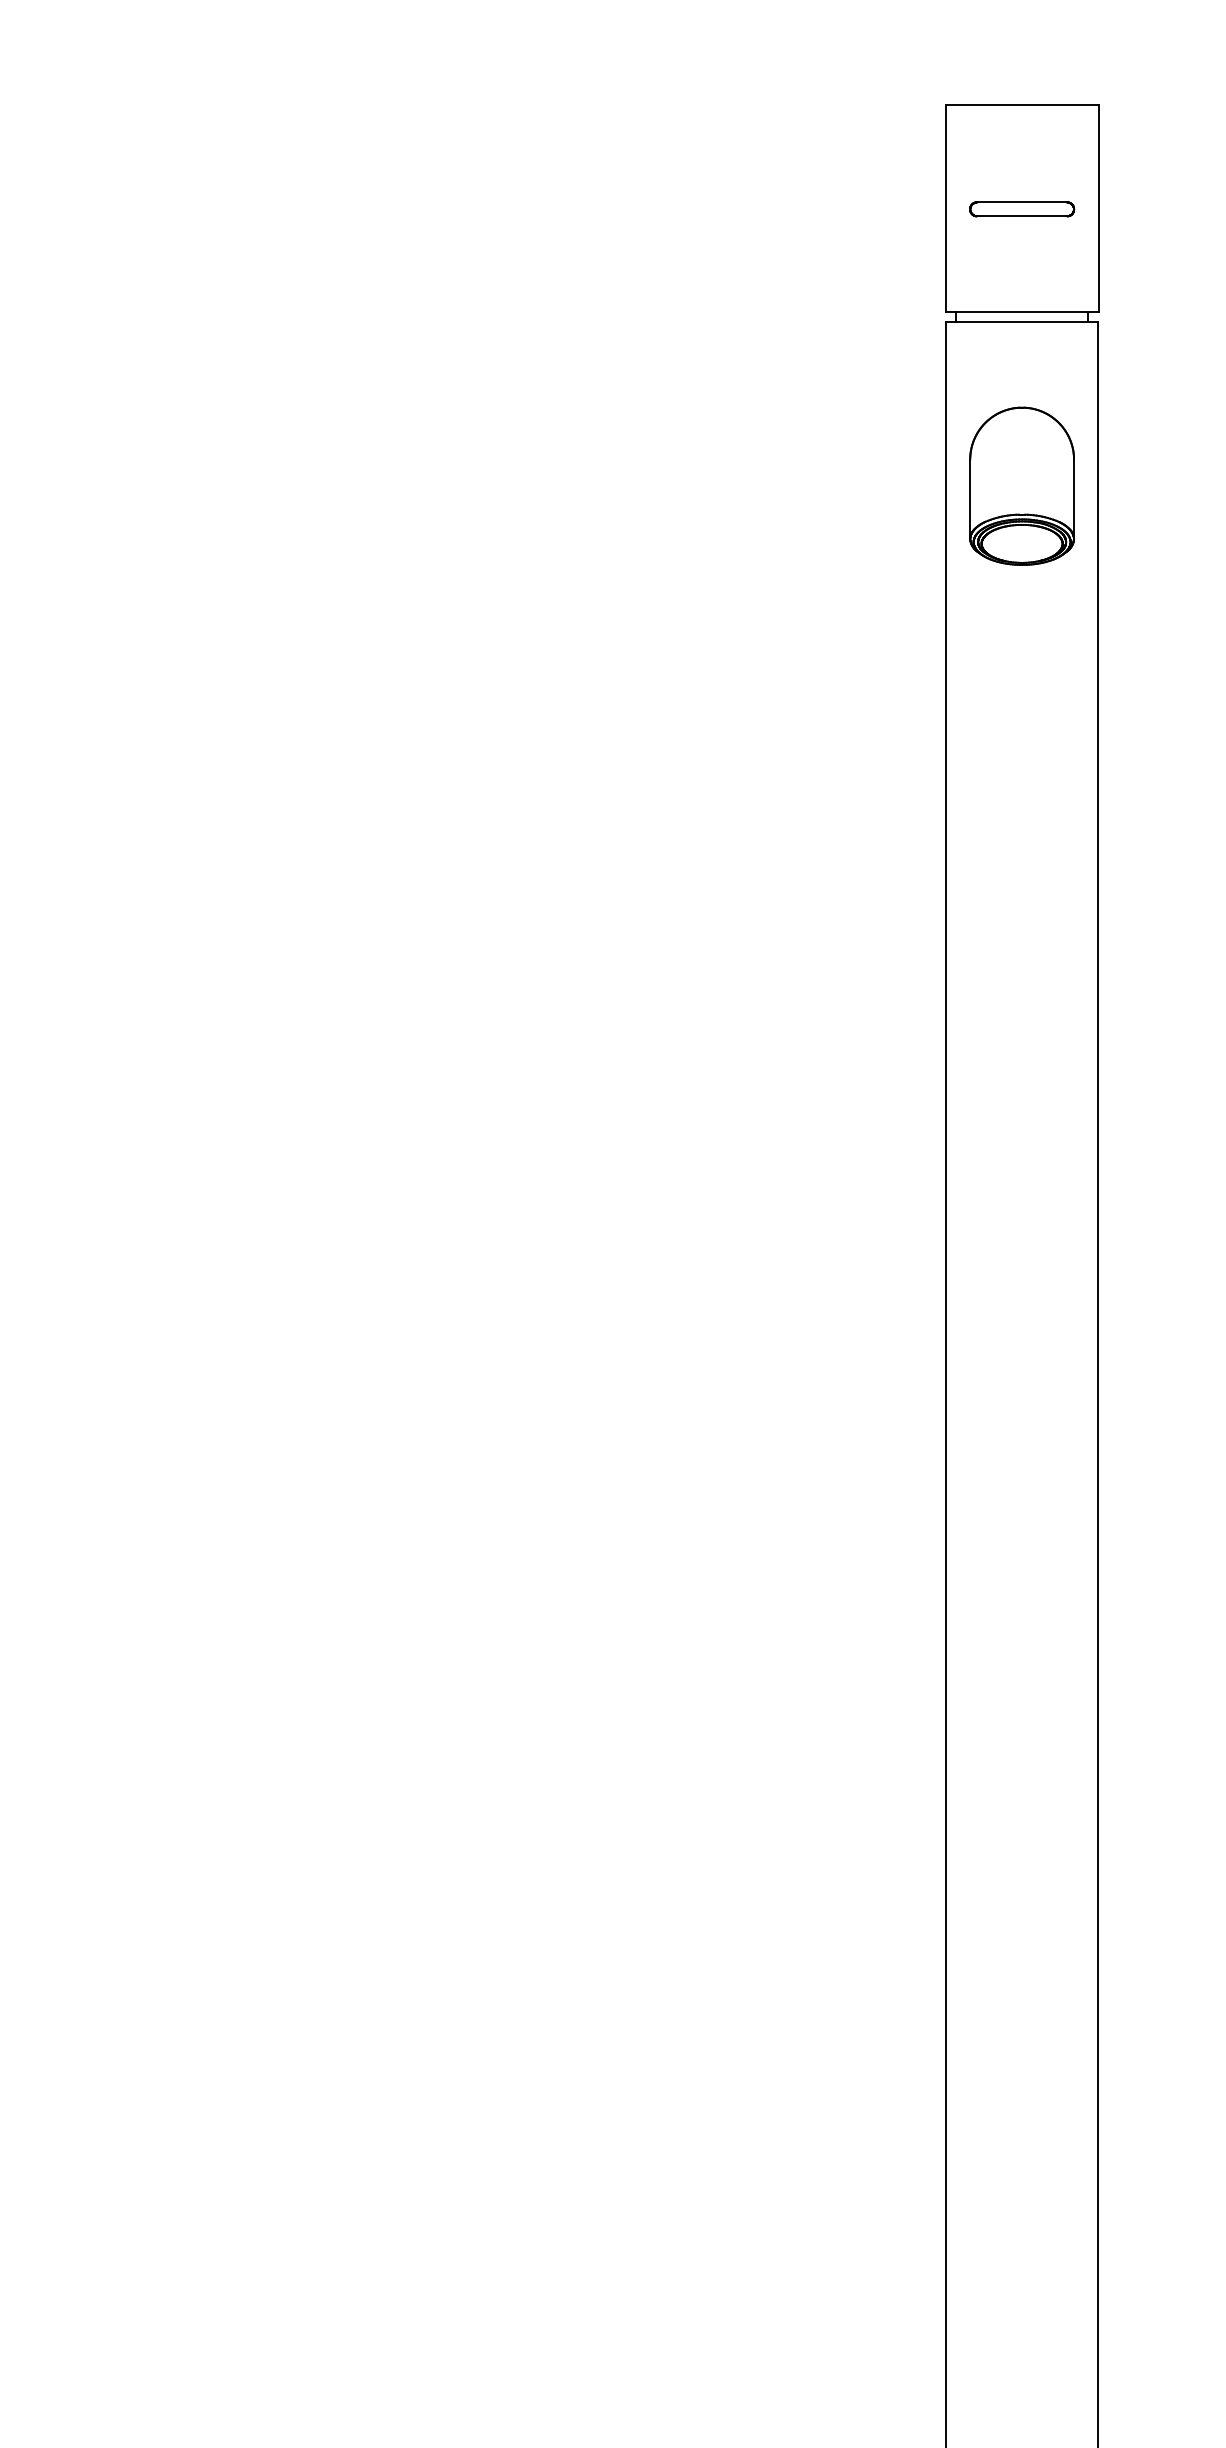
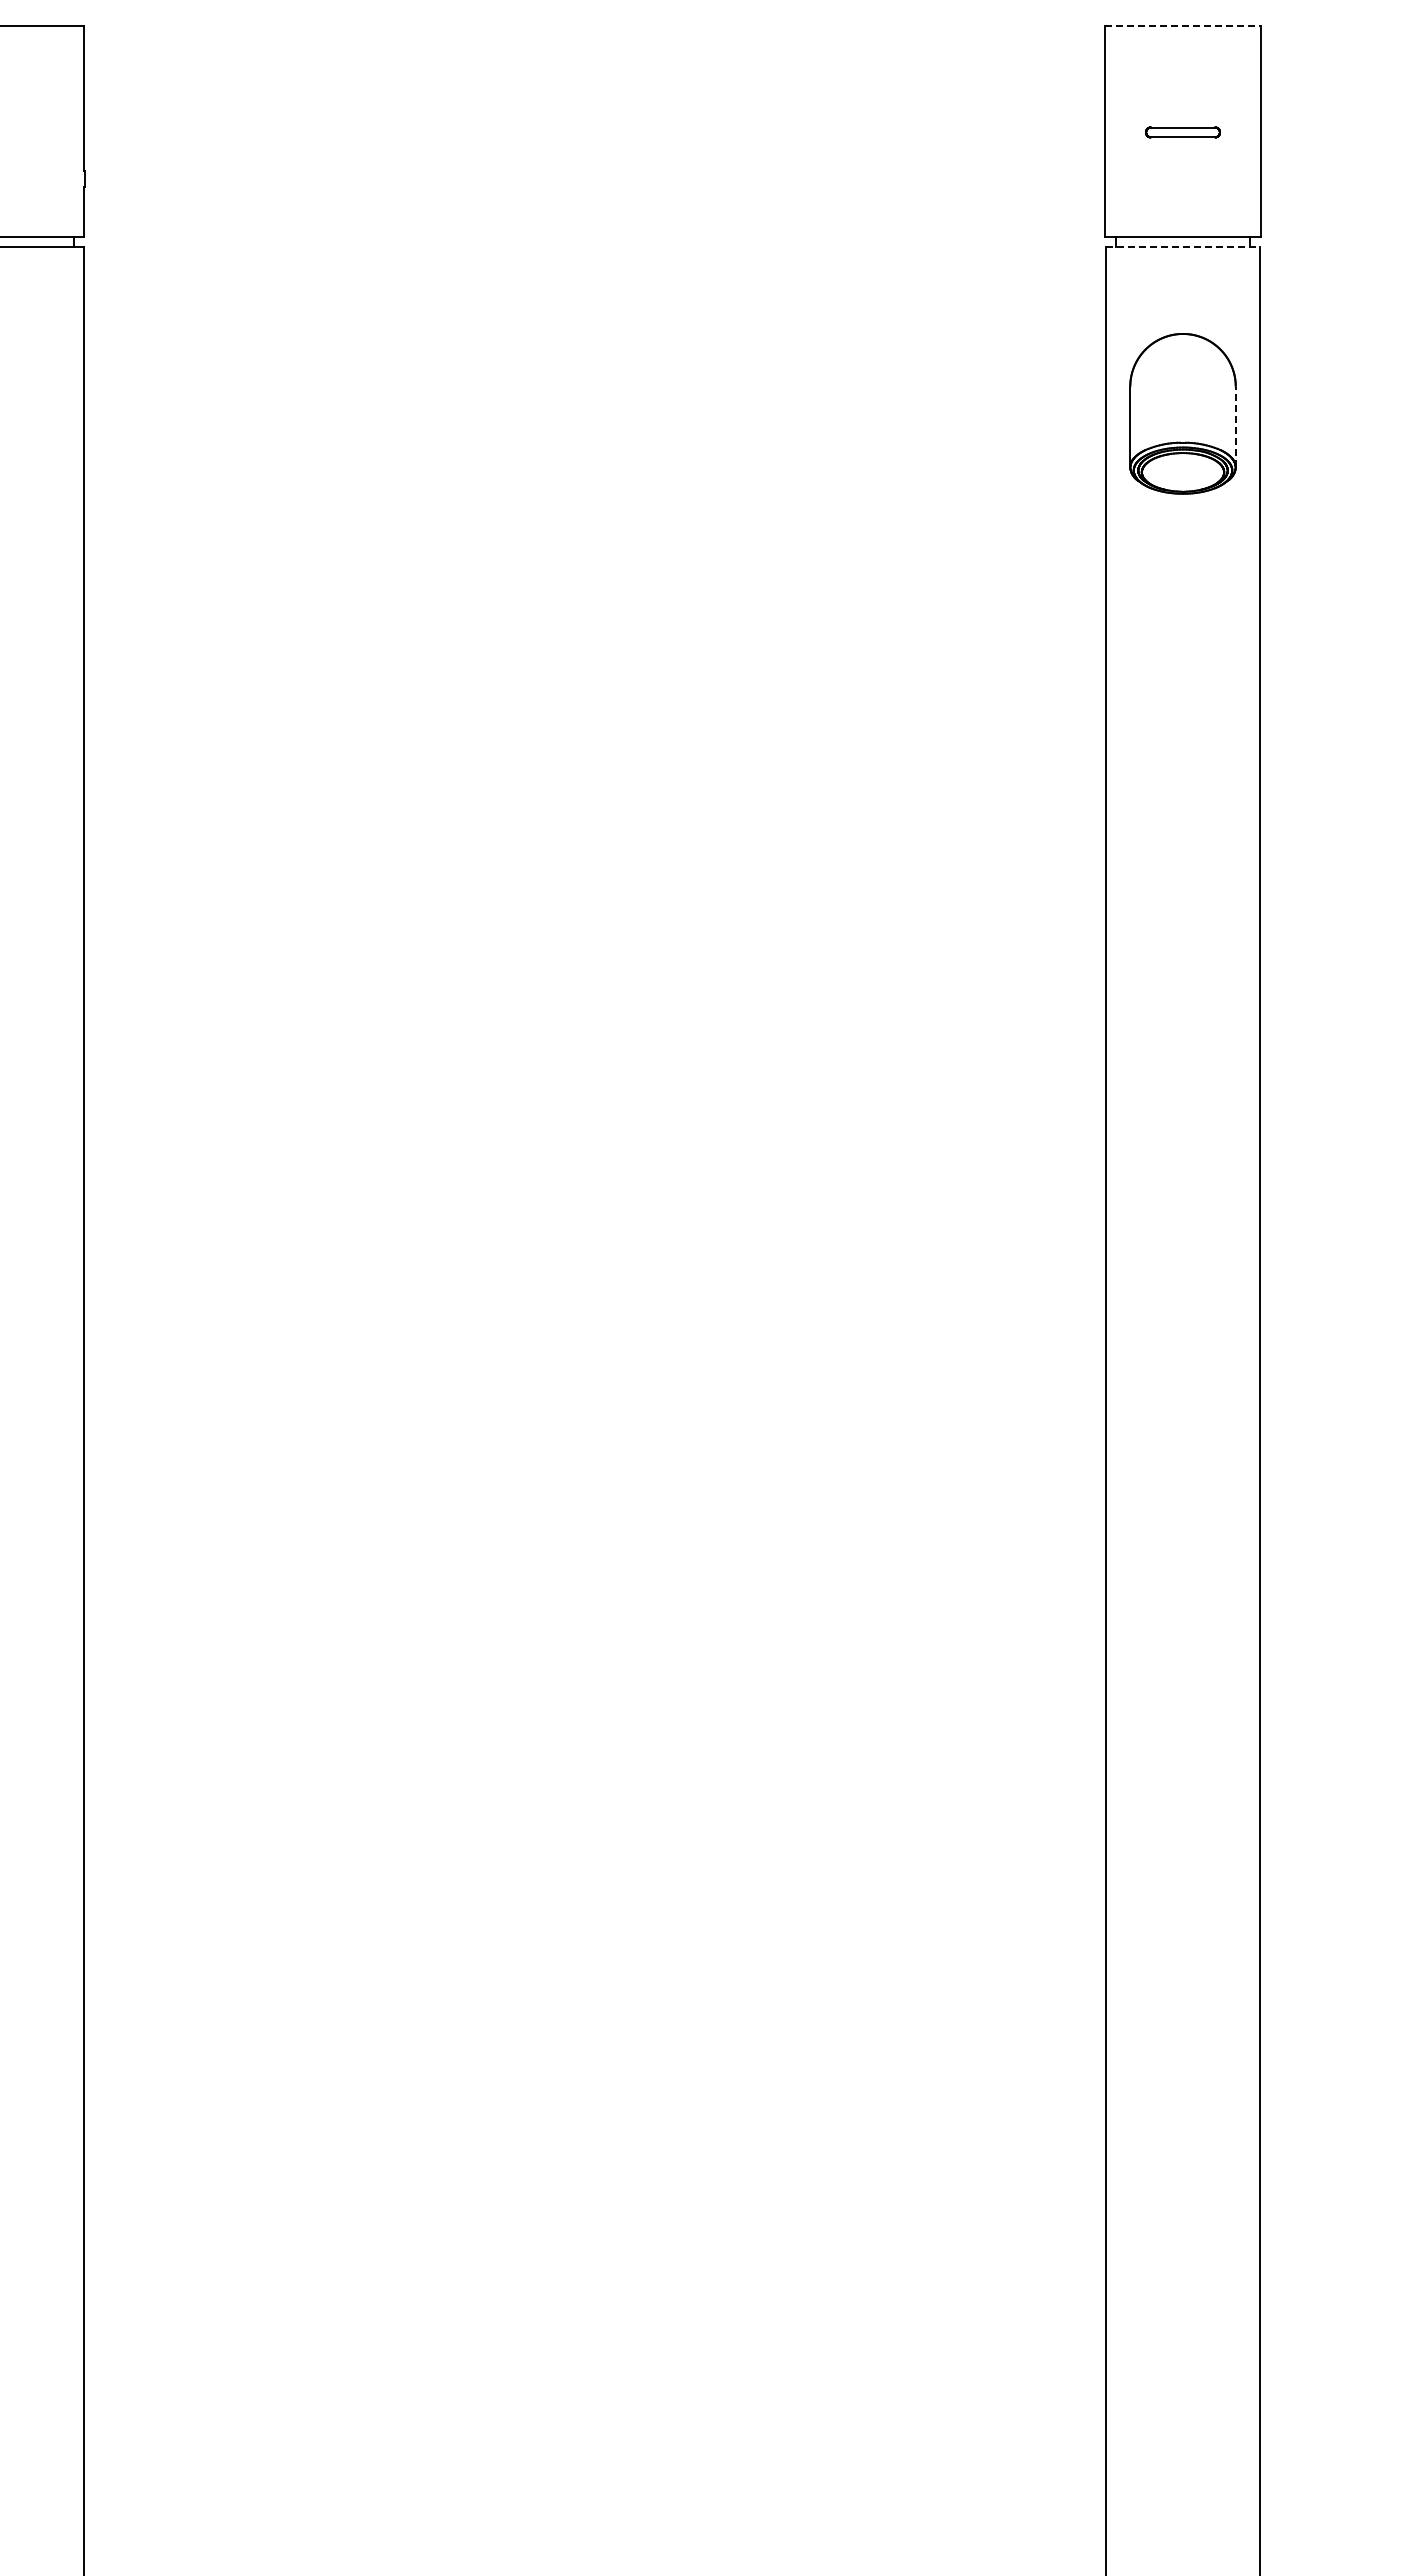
line: (1022, 105) -> (1183, 26), solid -> dashed
part: (1021, 209) -> (1182, 132), size x0.7
line: (1022, 321) -> (1183, 246), solid -> dashed
line: (1073, 498) -> (1235, 426), solid -> dashed

